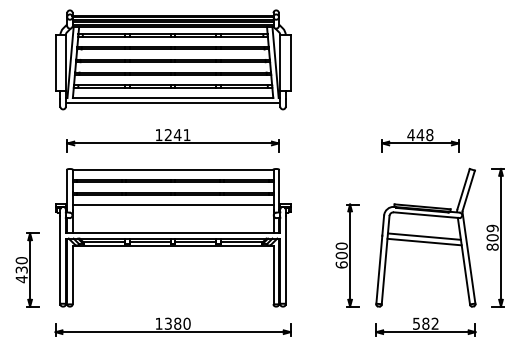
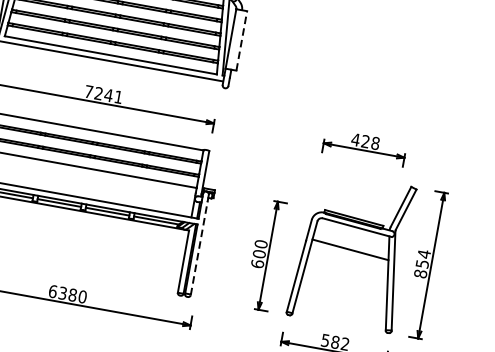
line: (290, 62) -> (241, 40), solid -> dashed
text: (158, 134) -> (88, 91), 1241 -> 7241
text: (420, 134) -> (365, 141), 448 -> 428
text: (492, 232) -> (423, 258), 809 -> 854
line: (424, 241) -> (349, 255), removed
line: (285, 259) -> (199, 247), solid -> dashed
text: (158, 323) -> (52, 291), 1380 -> 6380

